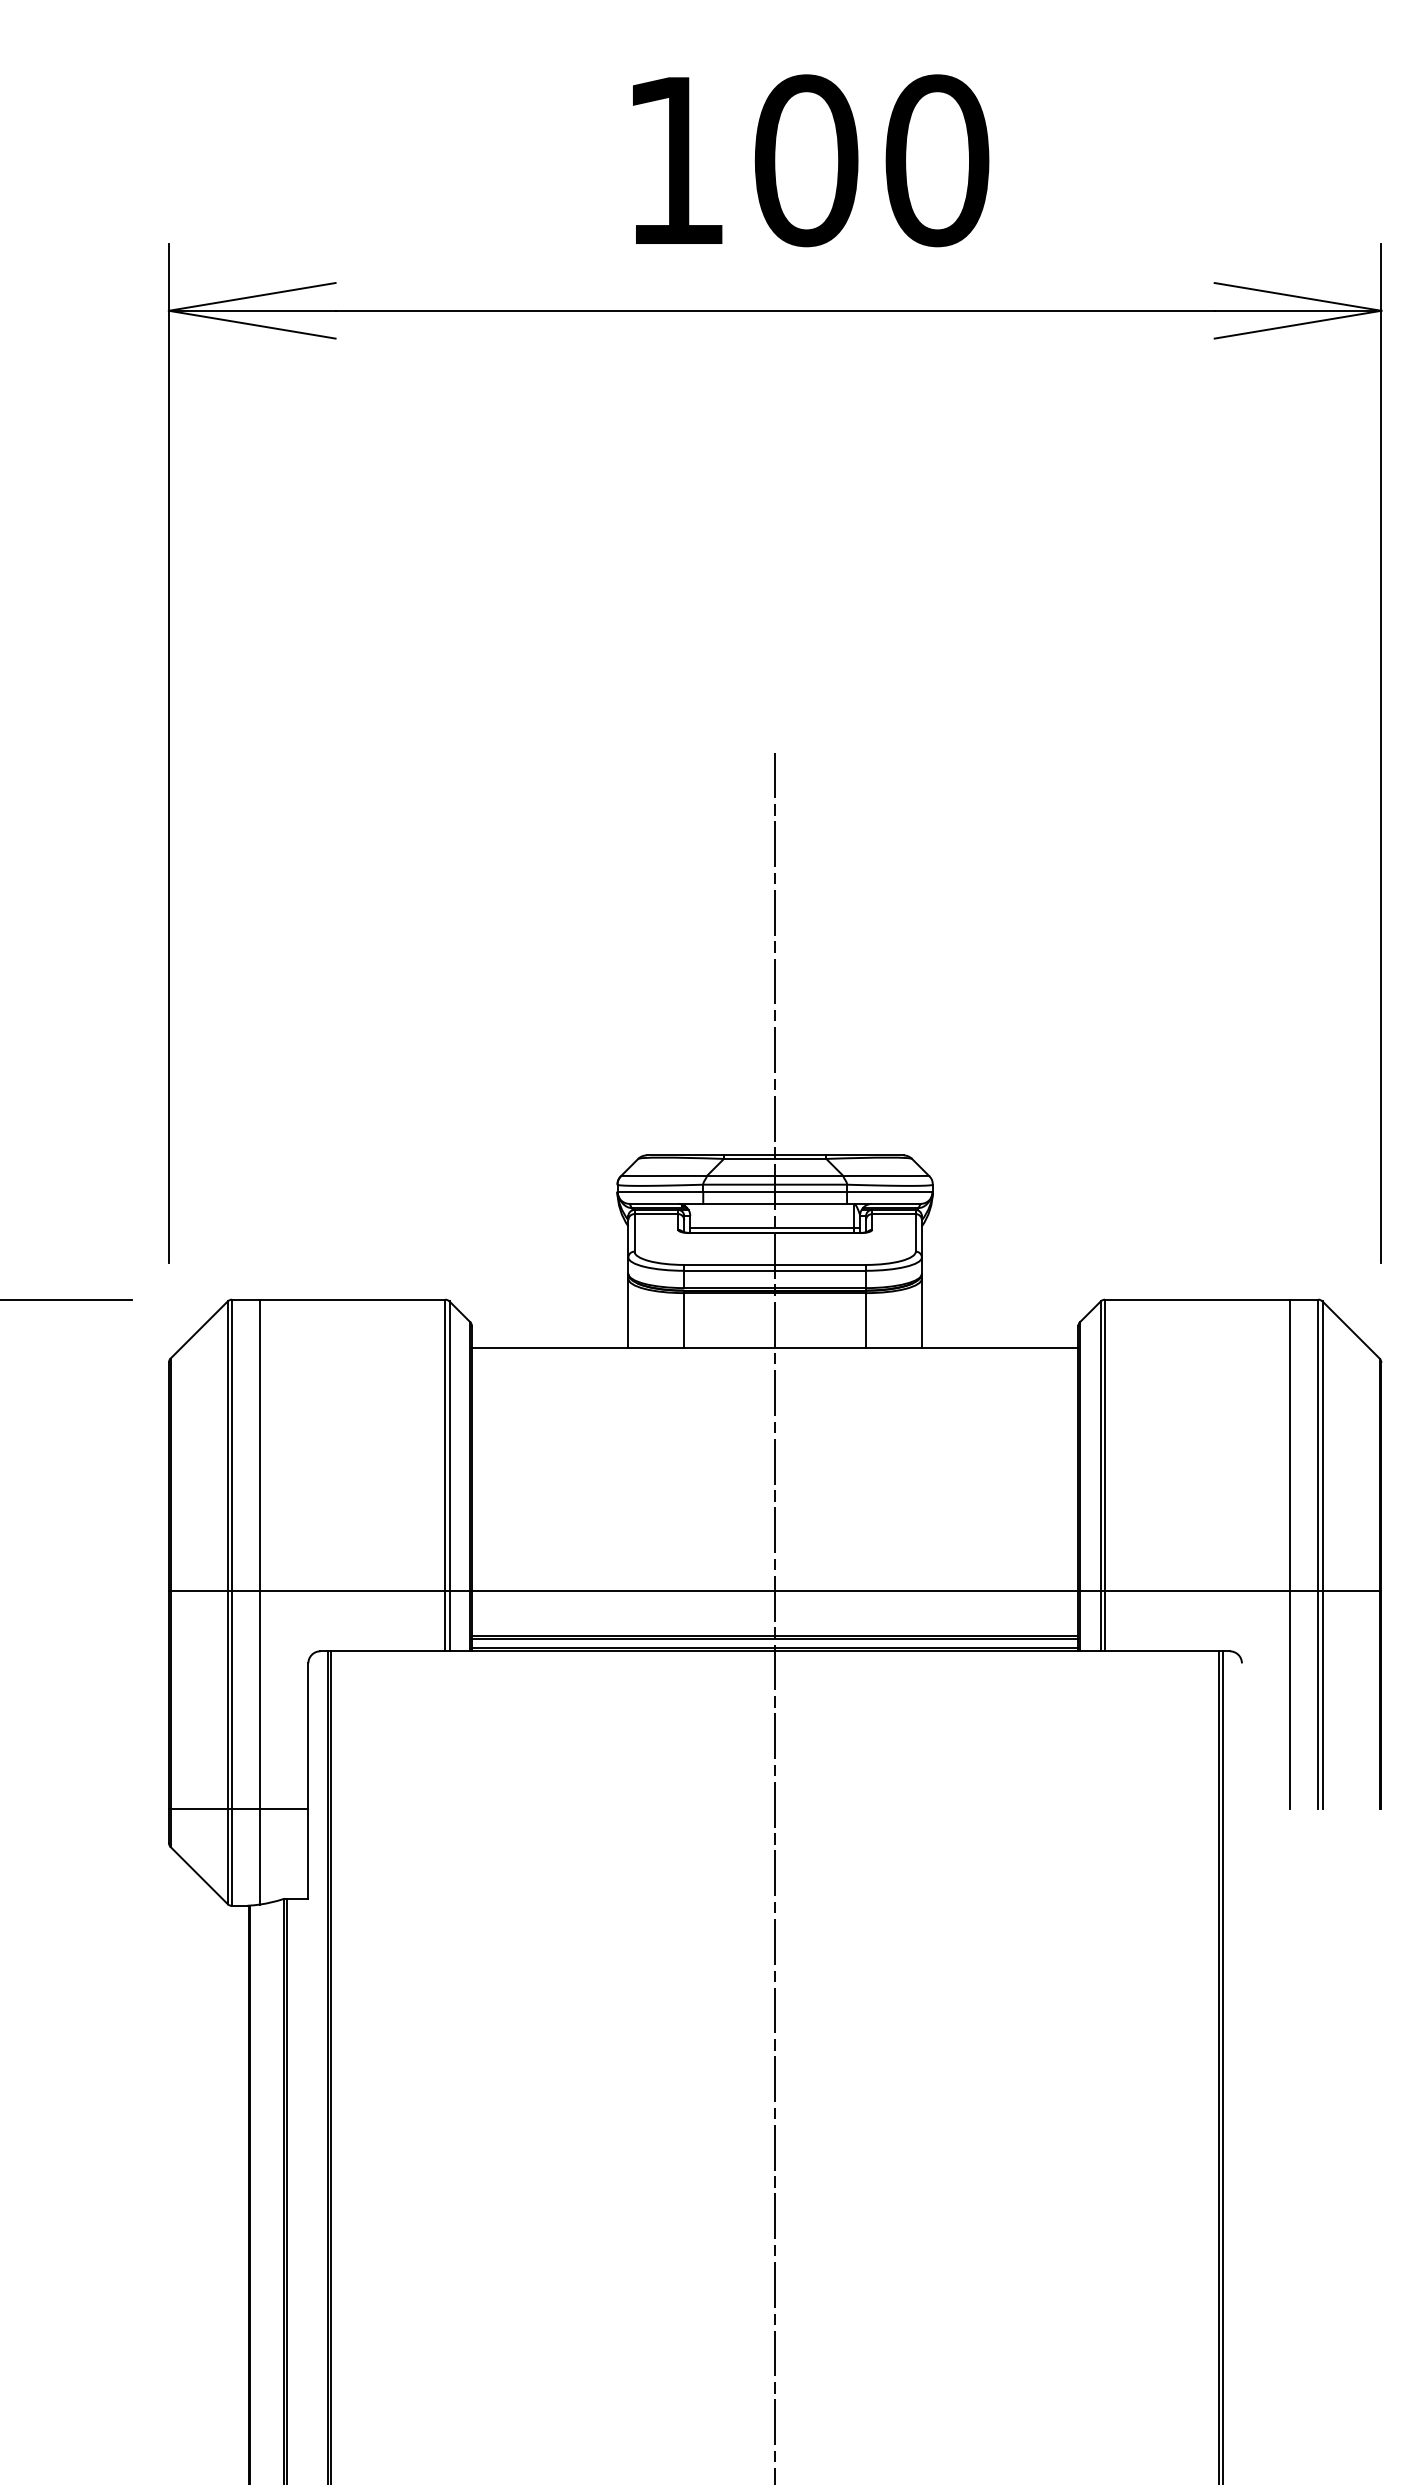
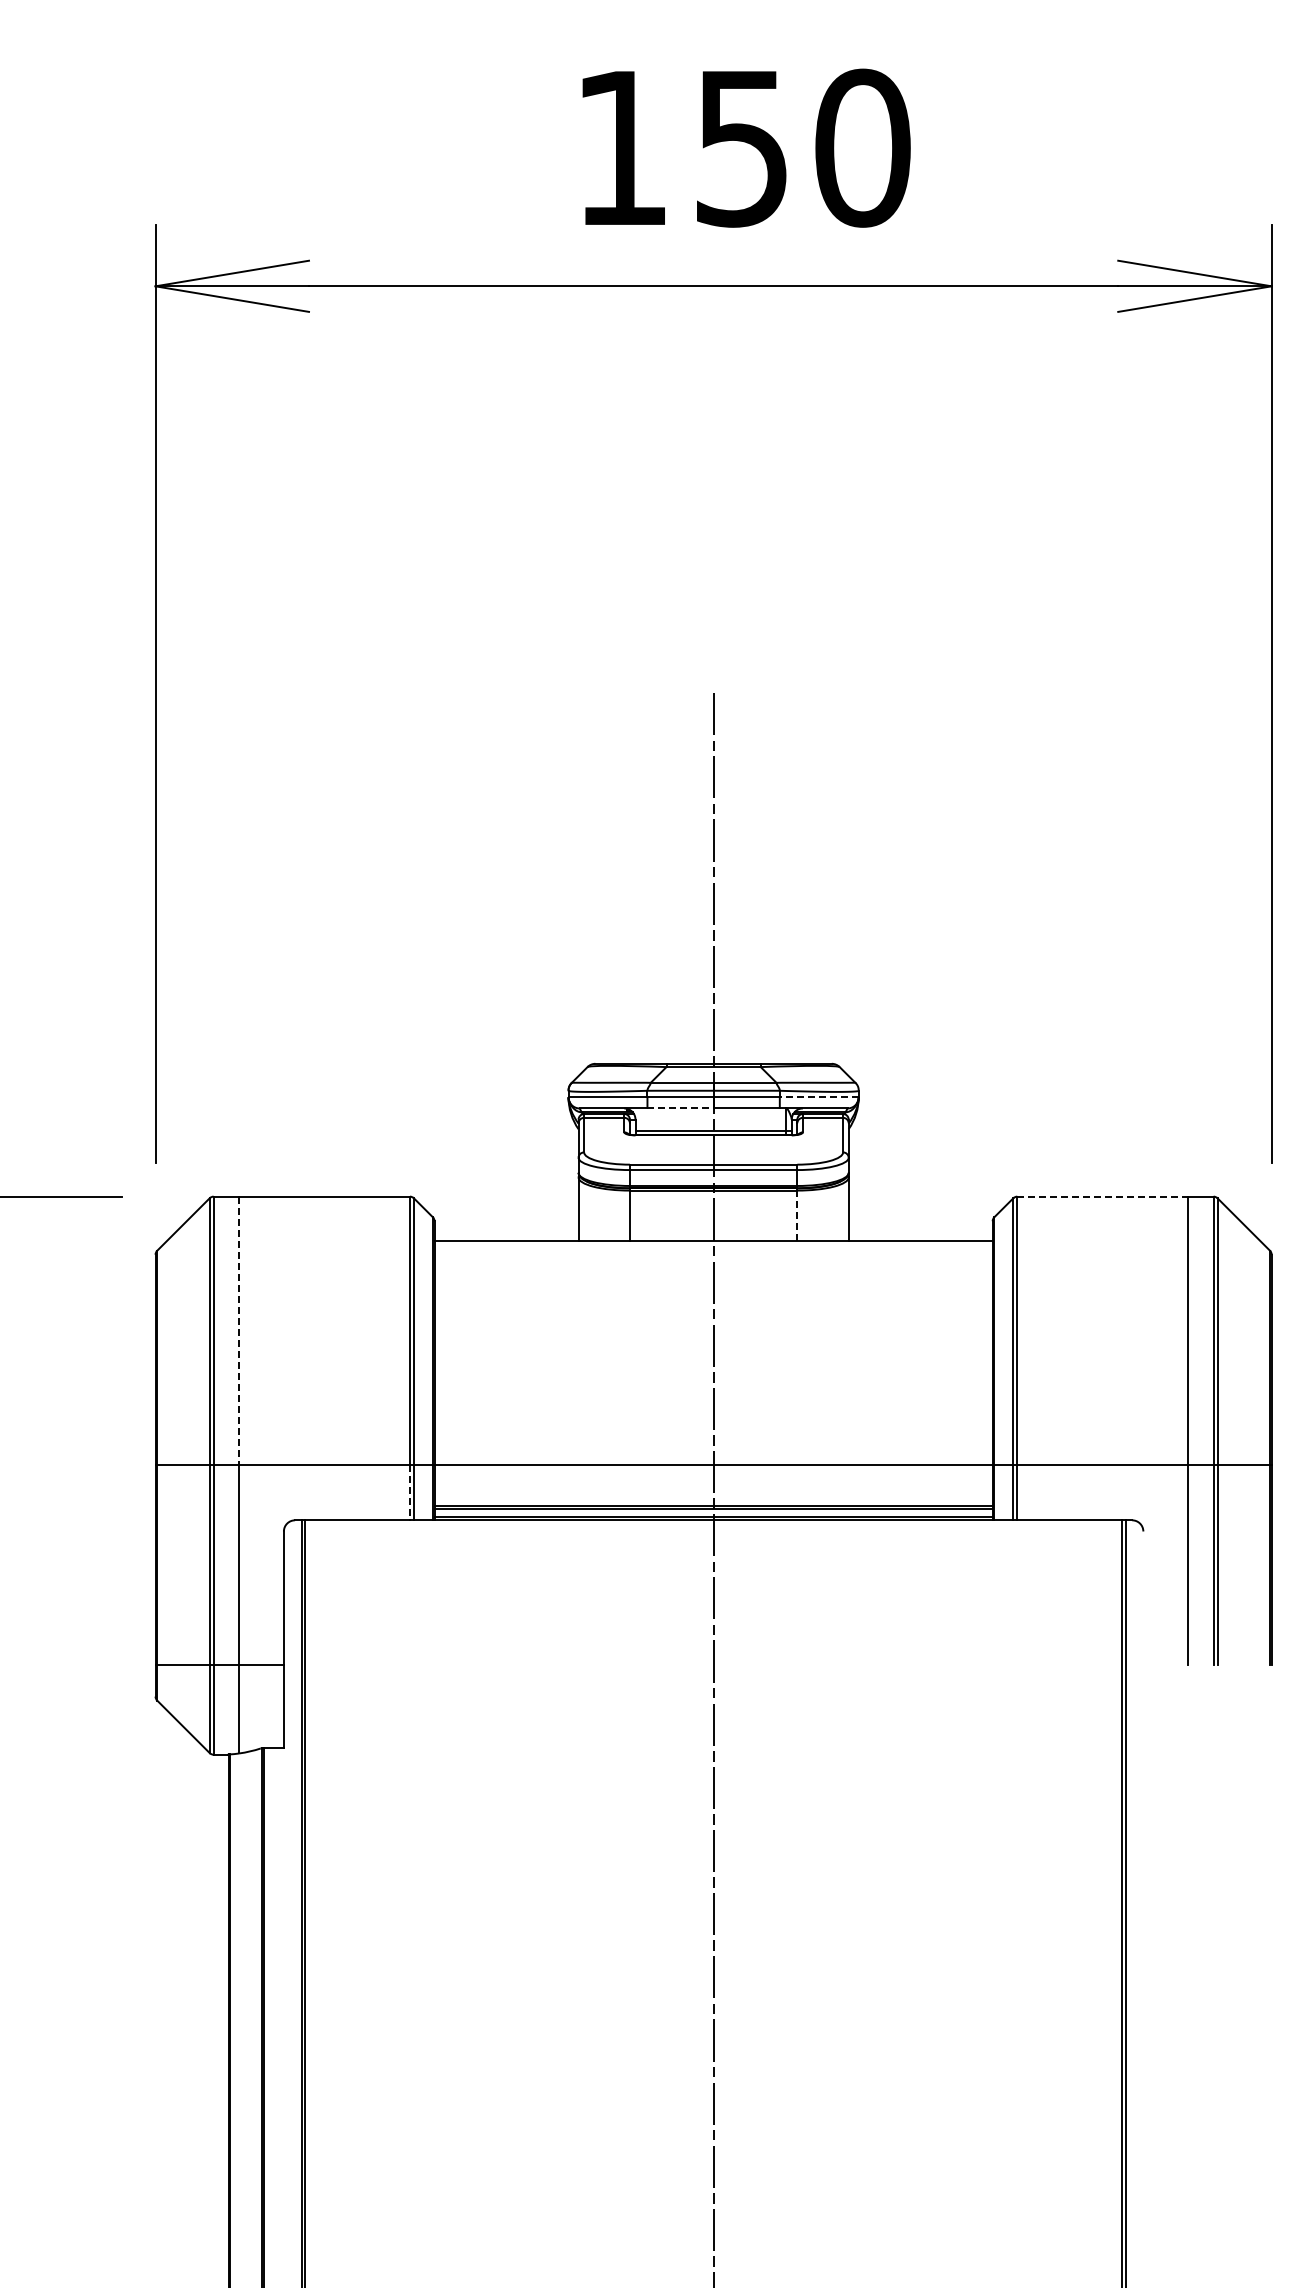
text: (806, 160) -> (742, 147), 100 -> 150
line: (889, 1191) -> (818, 1097), solid -> dashed
line: (740, 1203) -> (681, 1108), solid -> dashed
line: (1198, 1299) -> (1103, 1196), solid -> dashed
line: (866, 1320) -> (797, 1215), solid -> dashed
line: (260, 1445) -> (239, 1330), solid -> dashed
line: (444, 1621) -> (409, 1492), solid -> dashed

